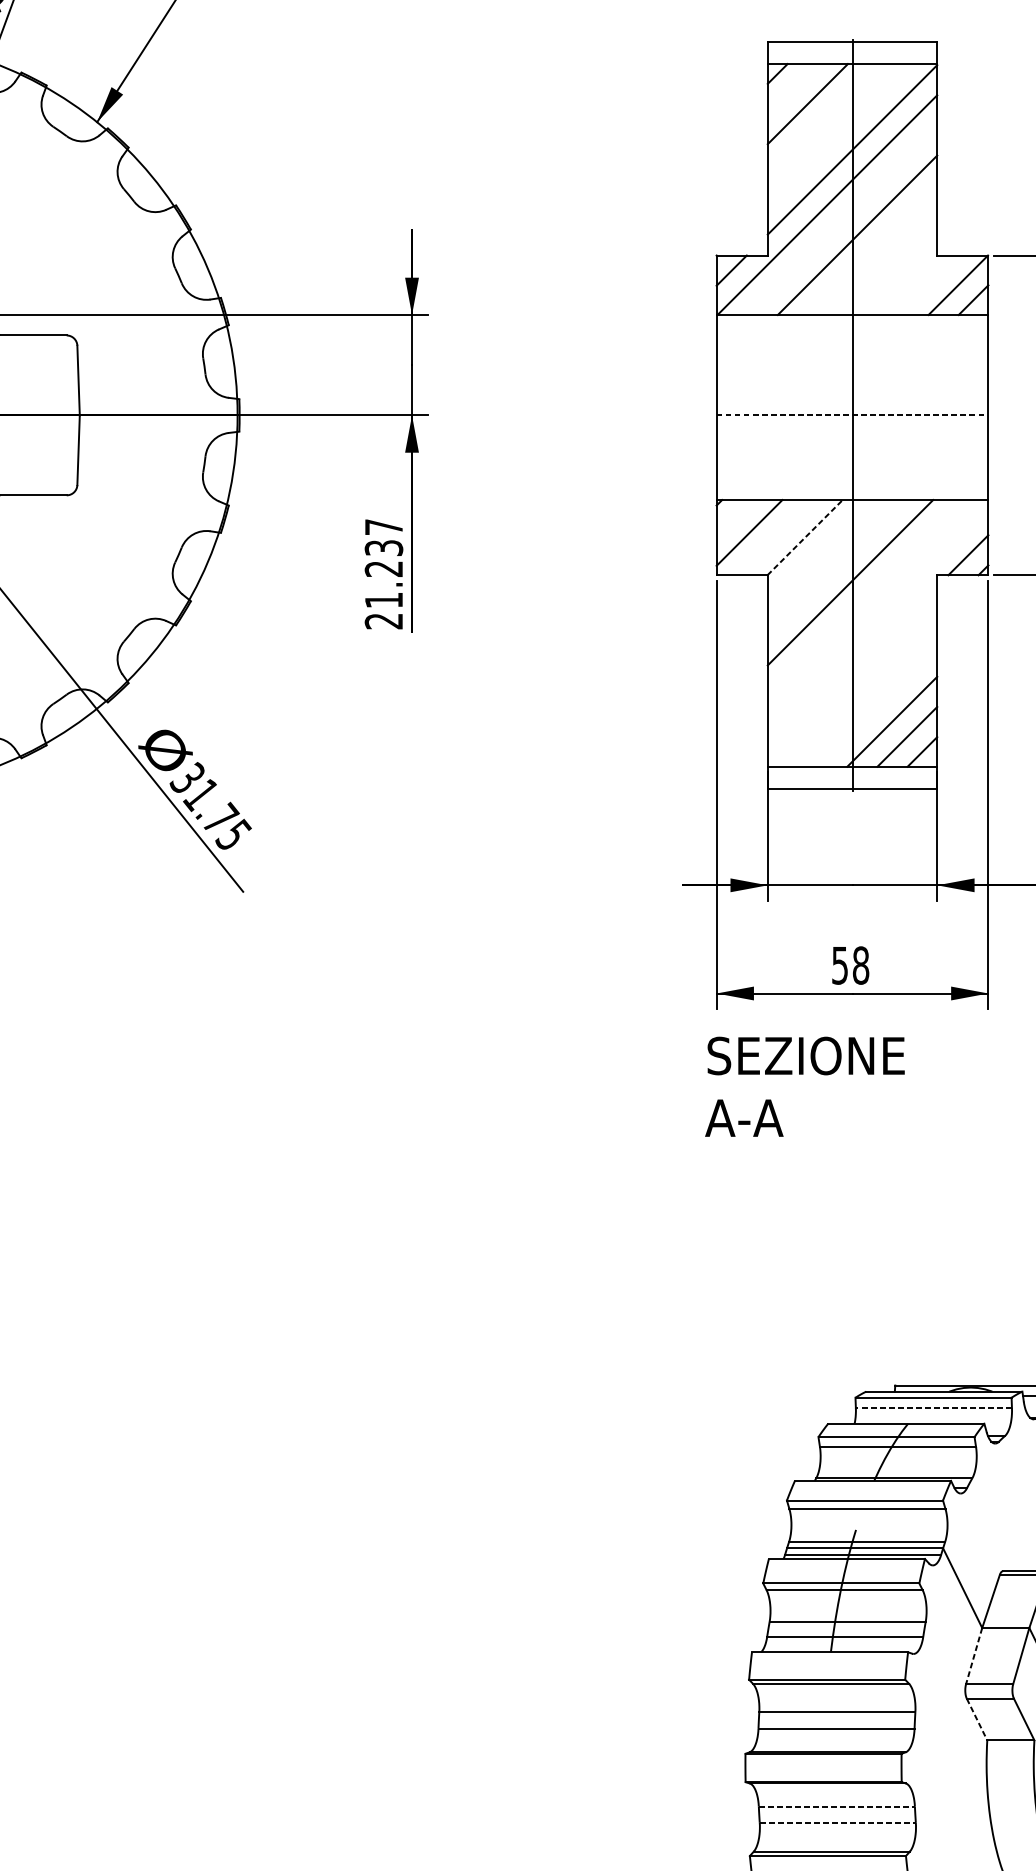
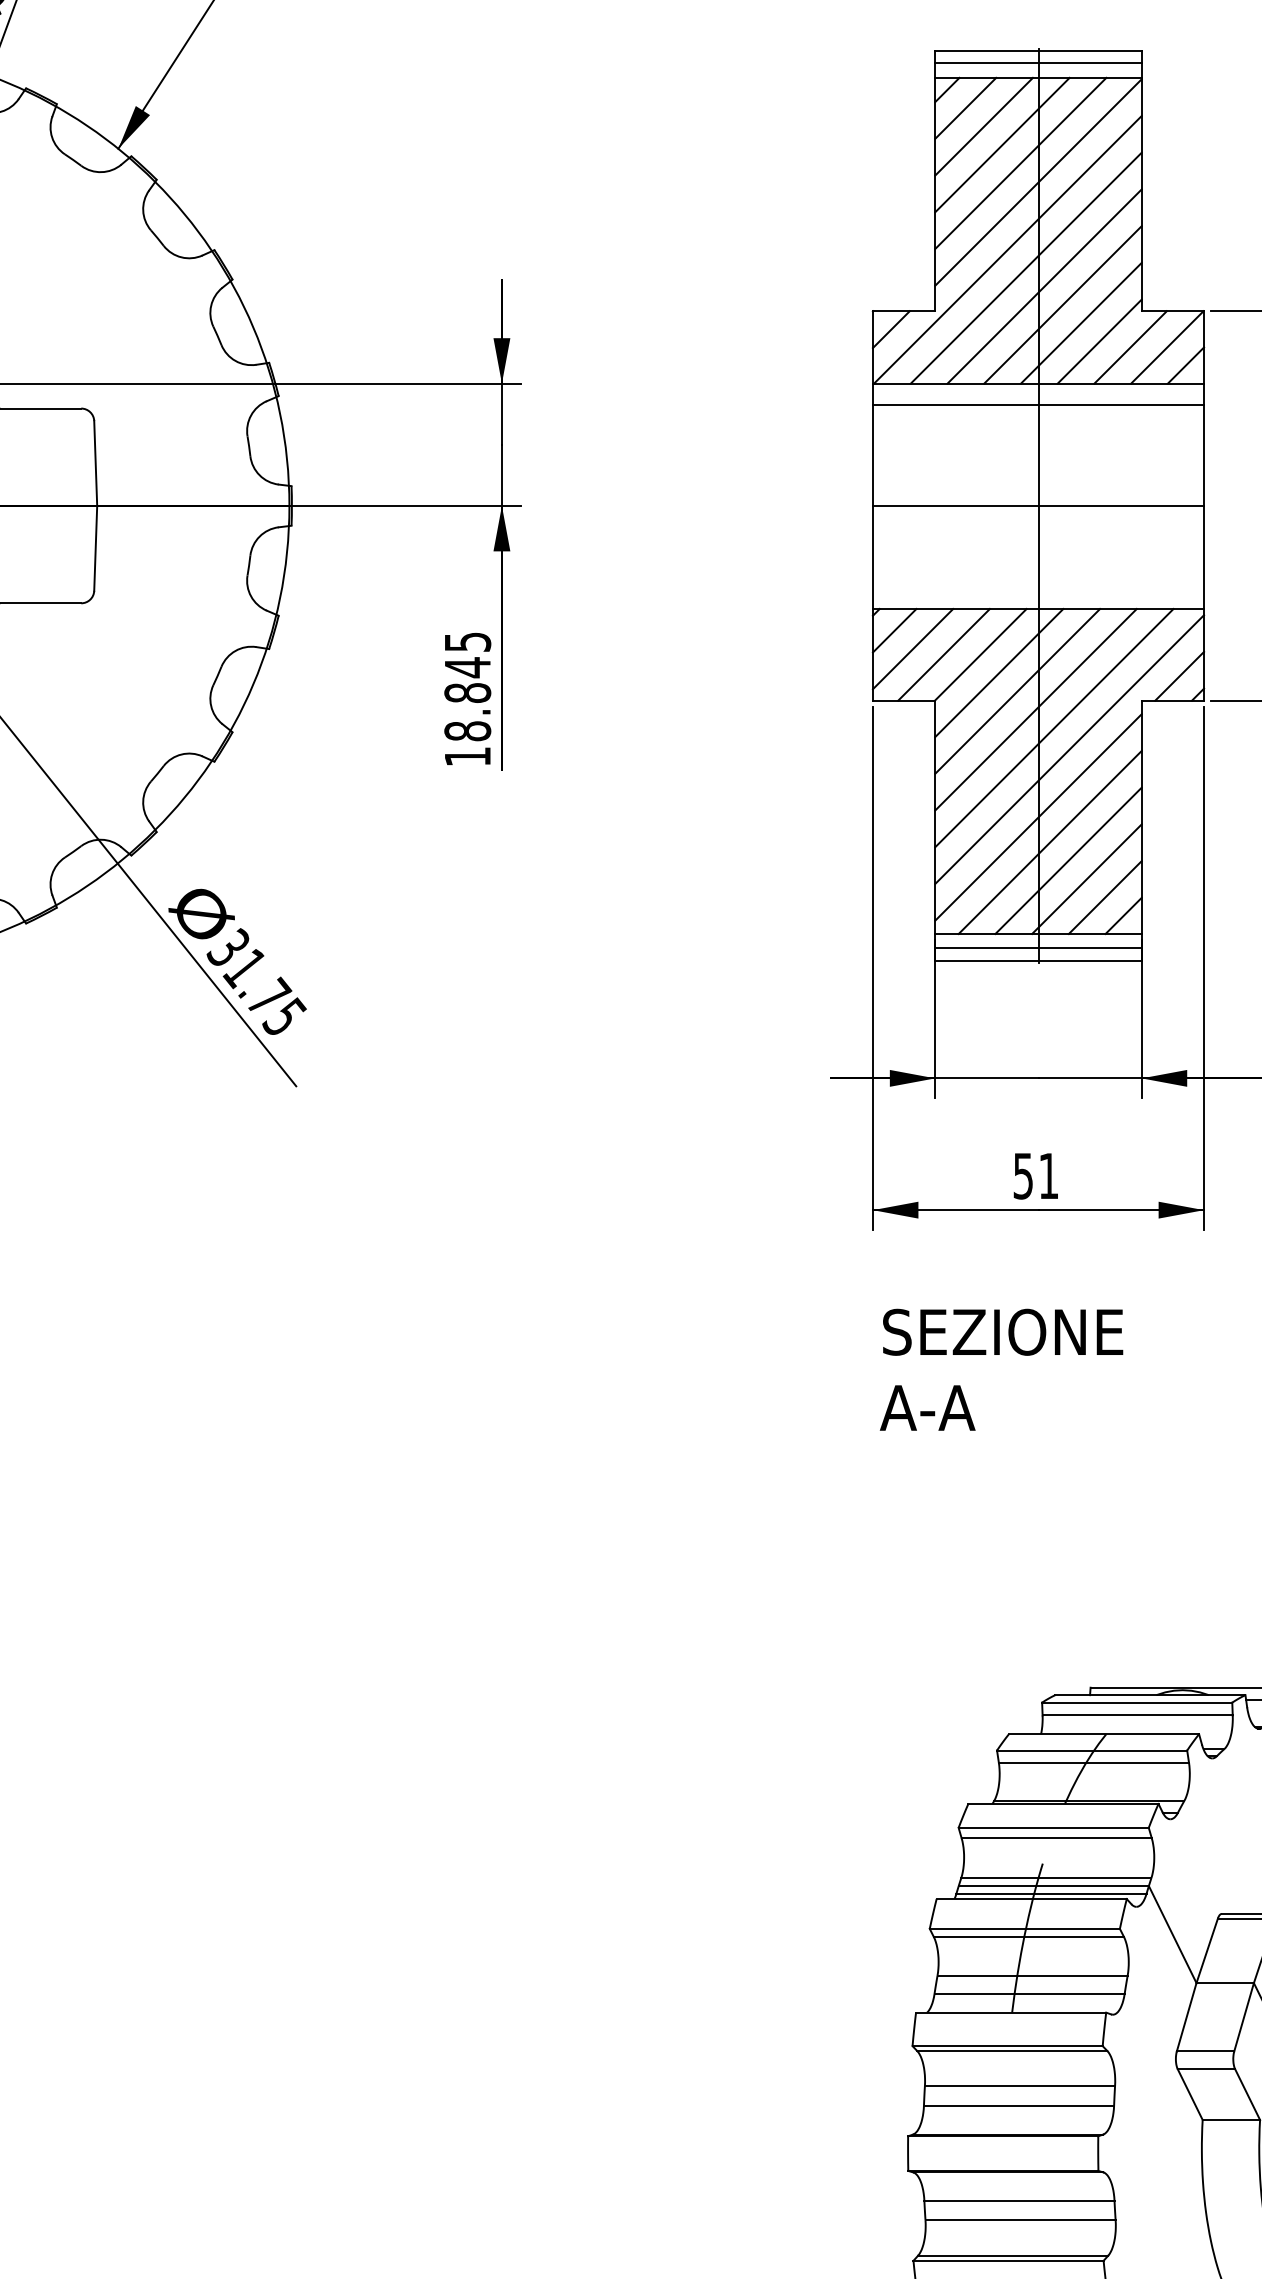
line: (852, 52) -> (1038, 63), added
line: (792, 88) -> (965, 107), added
line: (822, 118) -> (1002, 144), added
line: (837, 134) -> (1020, 163), added
line: (841, 219) -> (1025, 267), added
line: (872, 250) -> (1062, 304), added
line: (887, 264) -> (1081, 322), added
line: (902, 280) -> (1099, 341), added
line: (928, 285) -> (1130, 347), added
line: (852, 332) -> (1038, 404), added
line: (852, 415) -> (1038, 505), dashed -> solid
line: (734, 517) -> (894, 630), added
line: (774, 537) -> (943, 654), added
line: (804, 537) -> (980, 654), dashed -> solid
line: (820, 552) -> (999, 673), added
line: (835, 567) -> (1017, 691), added
text: (383, 574) -> (467, 699), 21.237 -> 18.845
line: (865, 598) -> (1054, 728), added
line: (877, 615) -> (1069, 749), added
line: (852, 671) -> (1038, 817), added
line: (861, 690) -> (1049, 841), added
line: (877, 706) -> (1068, 860), added
line: (852, 778) -> (1038, 948), added
text: (860, 965) -> (1048, 1175), 58 -> 51
text: (804, 1086) -> (1001, 1369), moved
line: (933, 1408) -> (1137, 1715), dashed -> solid
line: (974, 1656) -> (1186, 2017), dashed -> solid
line: (977, 1720) -> (1190, 2095), dashed -> solid
line: (836, 1806) -> (1019, 2200), dashed -> solid
line: (838, 1822) -> (1021, 2220), dashed -> solid

